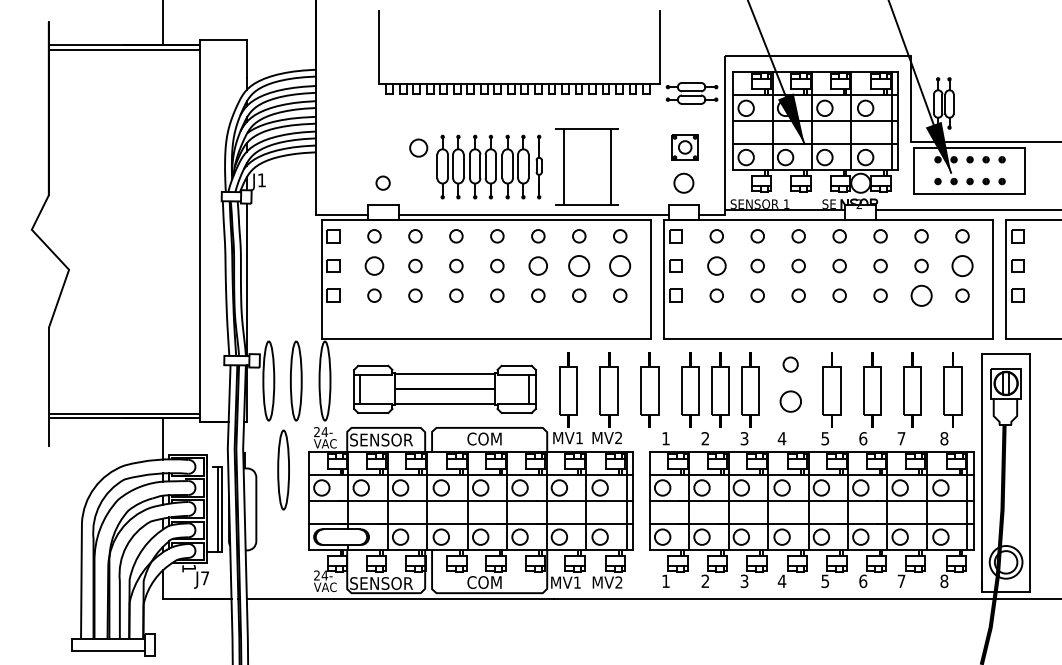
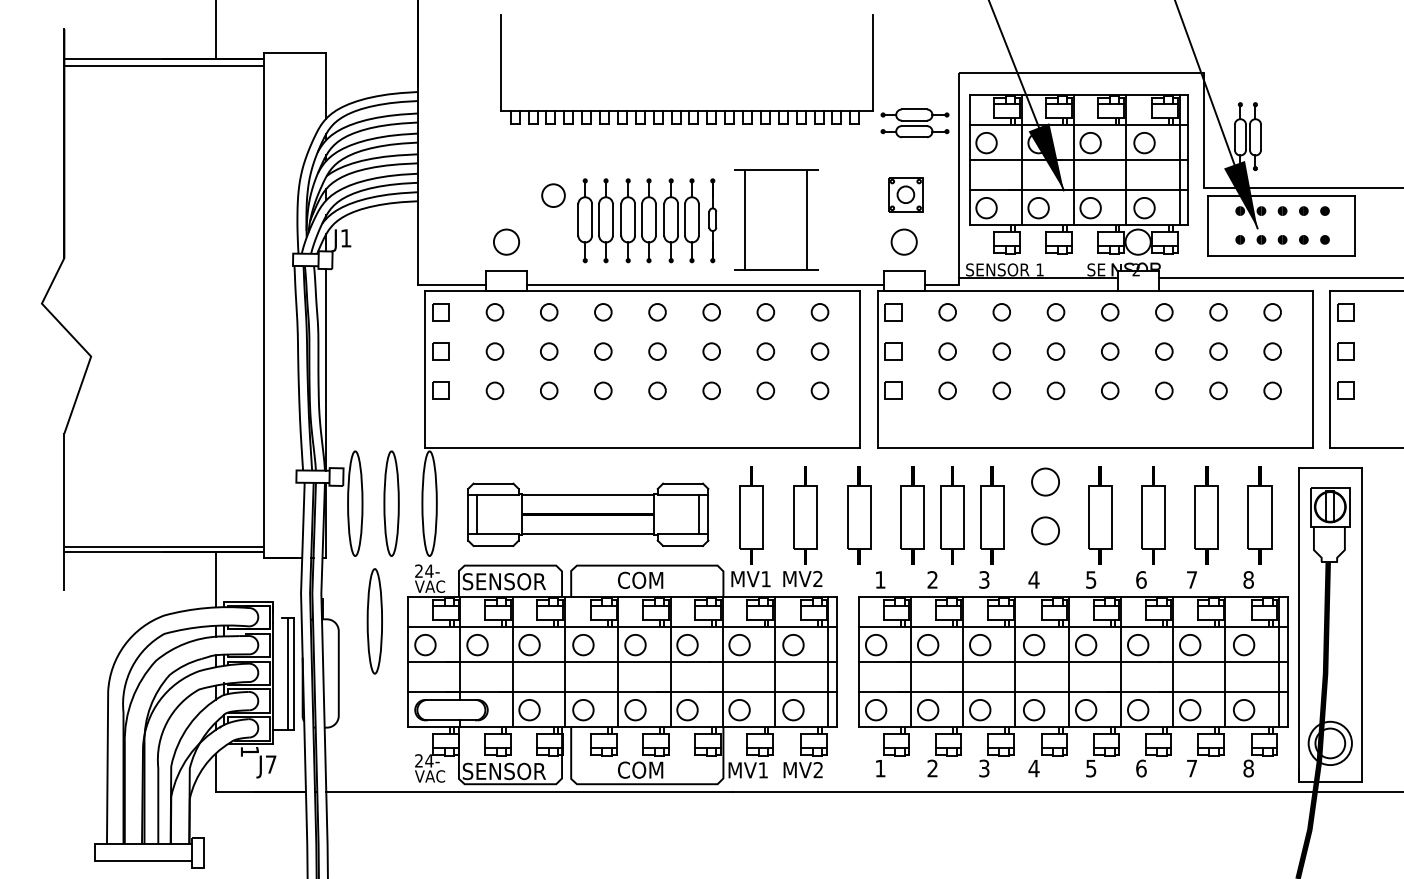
circle: (382, 182) -> (505, 241), size x1.43
circle: (374, 265) -> (495, 350), size x0.71
circle: (538, 265) -> (711, 350), size x0.71
circle: (579, 265) -> (766, 350), size x0.62
circle: (620, 265) -> (820, 350), size x0.62
circle: (716, 265) -> (947, 350), size x0.71
circle: (962, 265) -> (1272, 350), size x0.62
circle: (921, 295) -> (1218, 390), size x0.62
circle: (790, 364) -> (1045, 481), size x1.43

